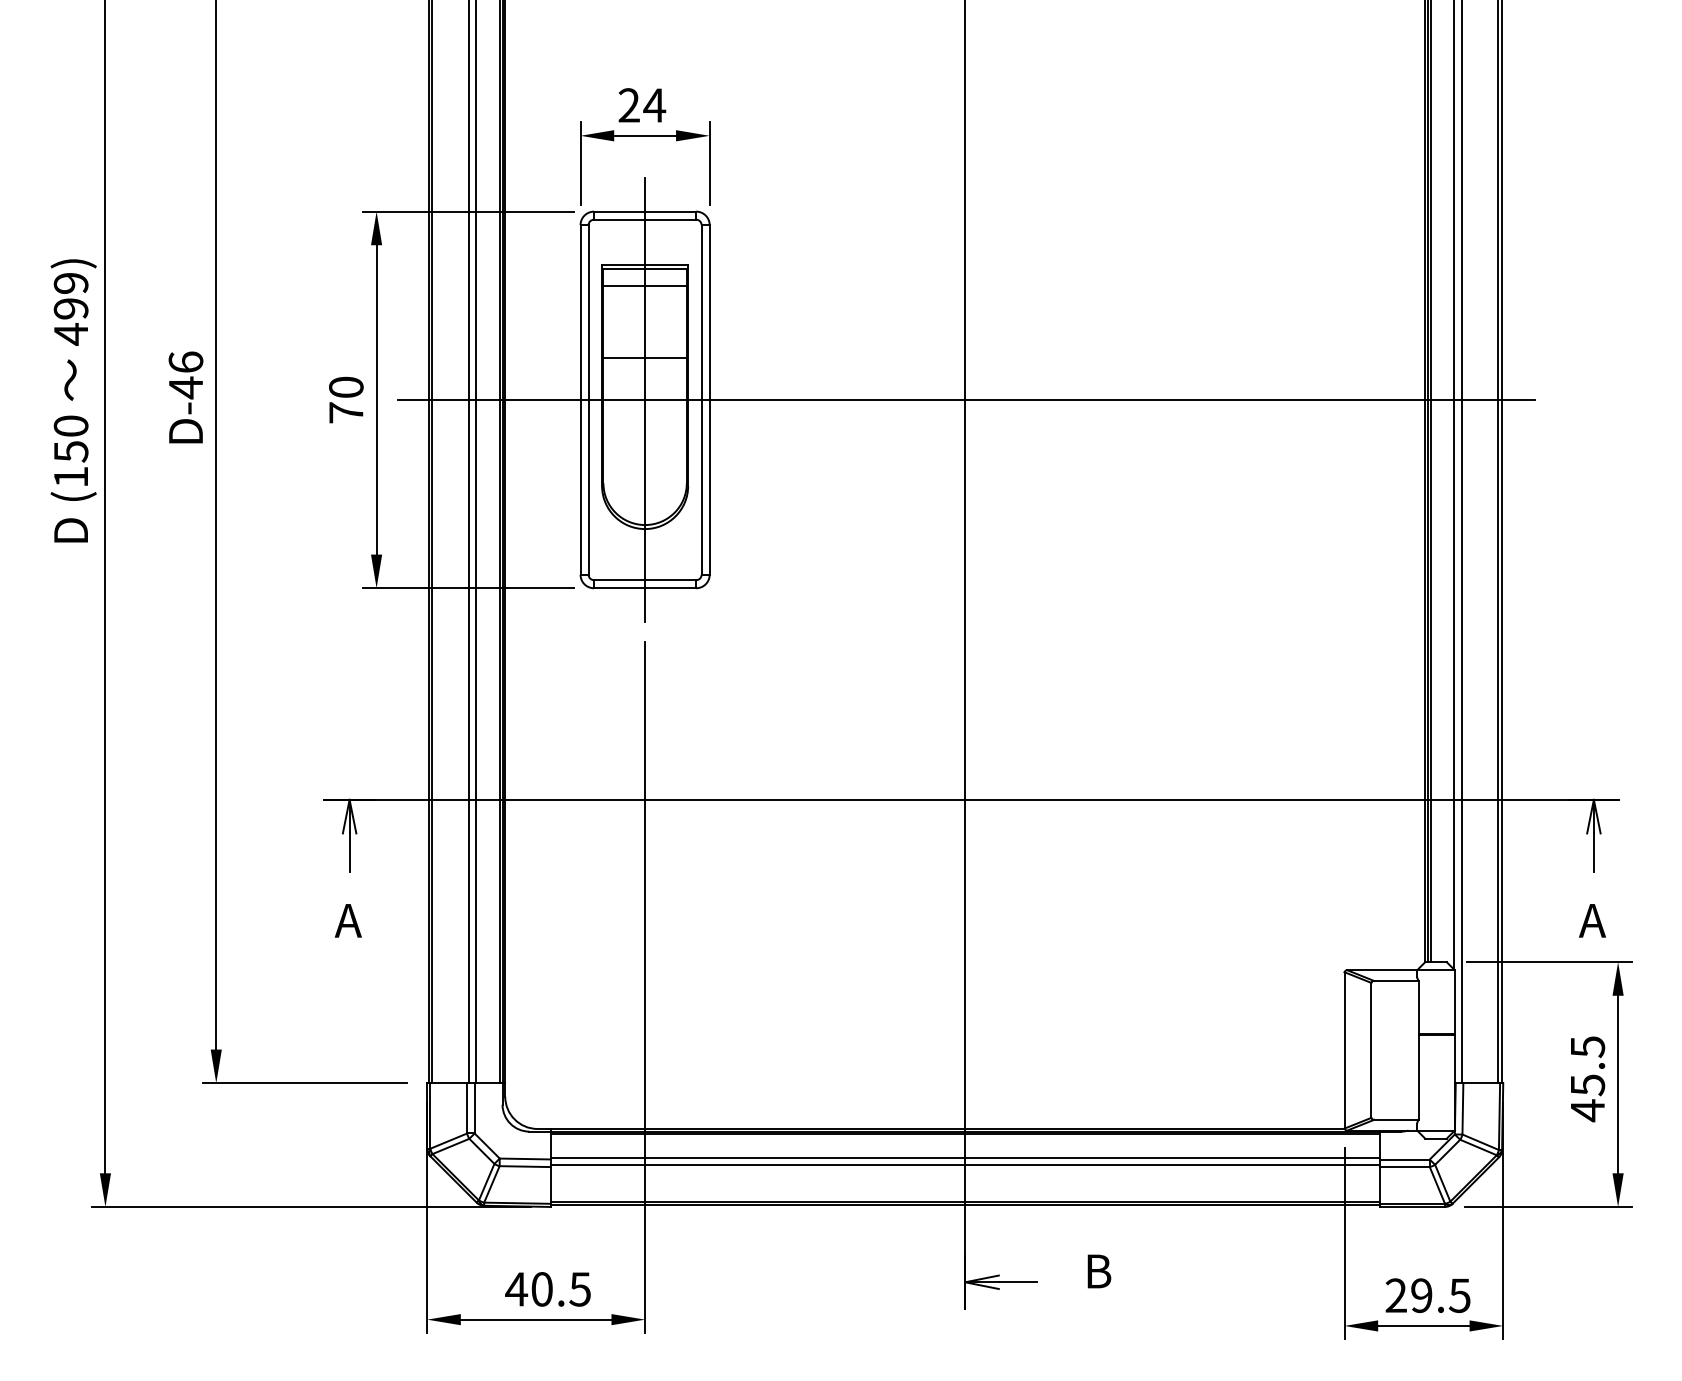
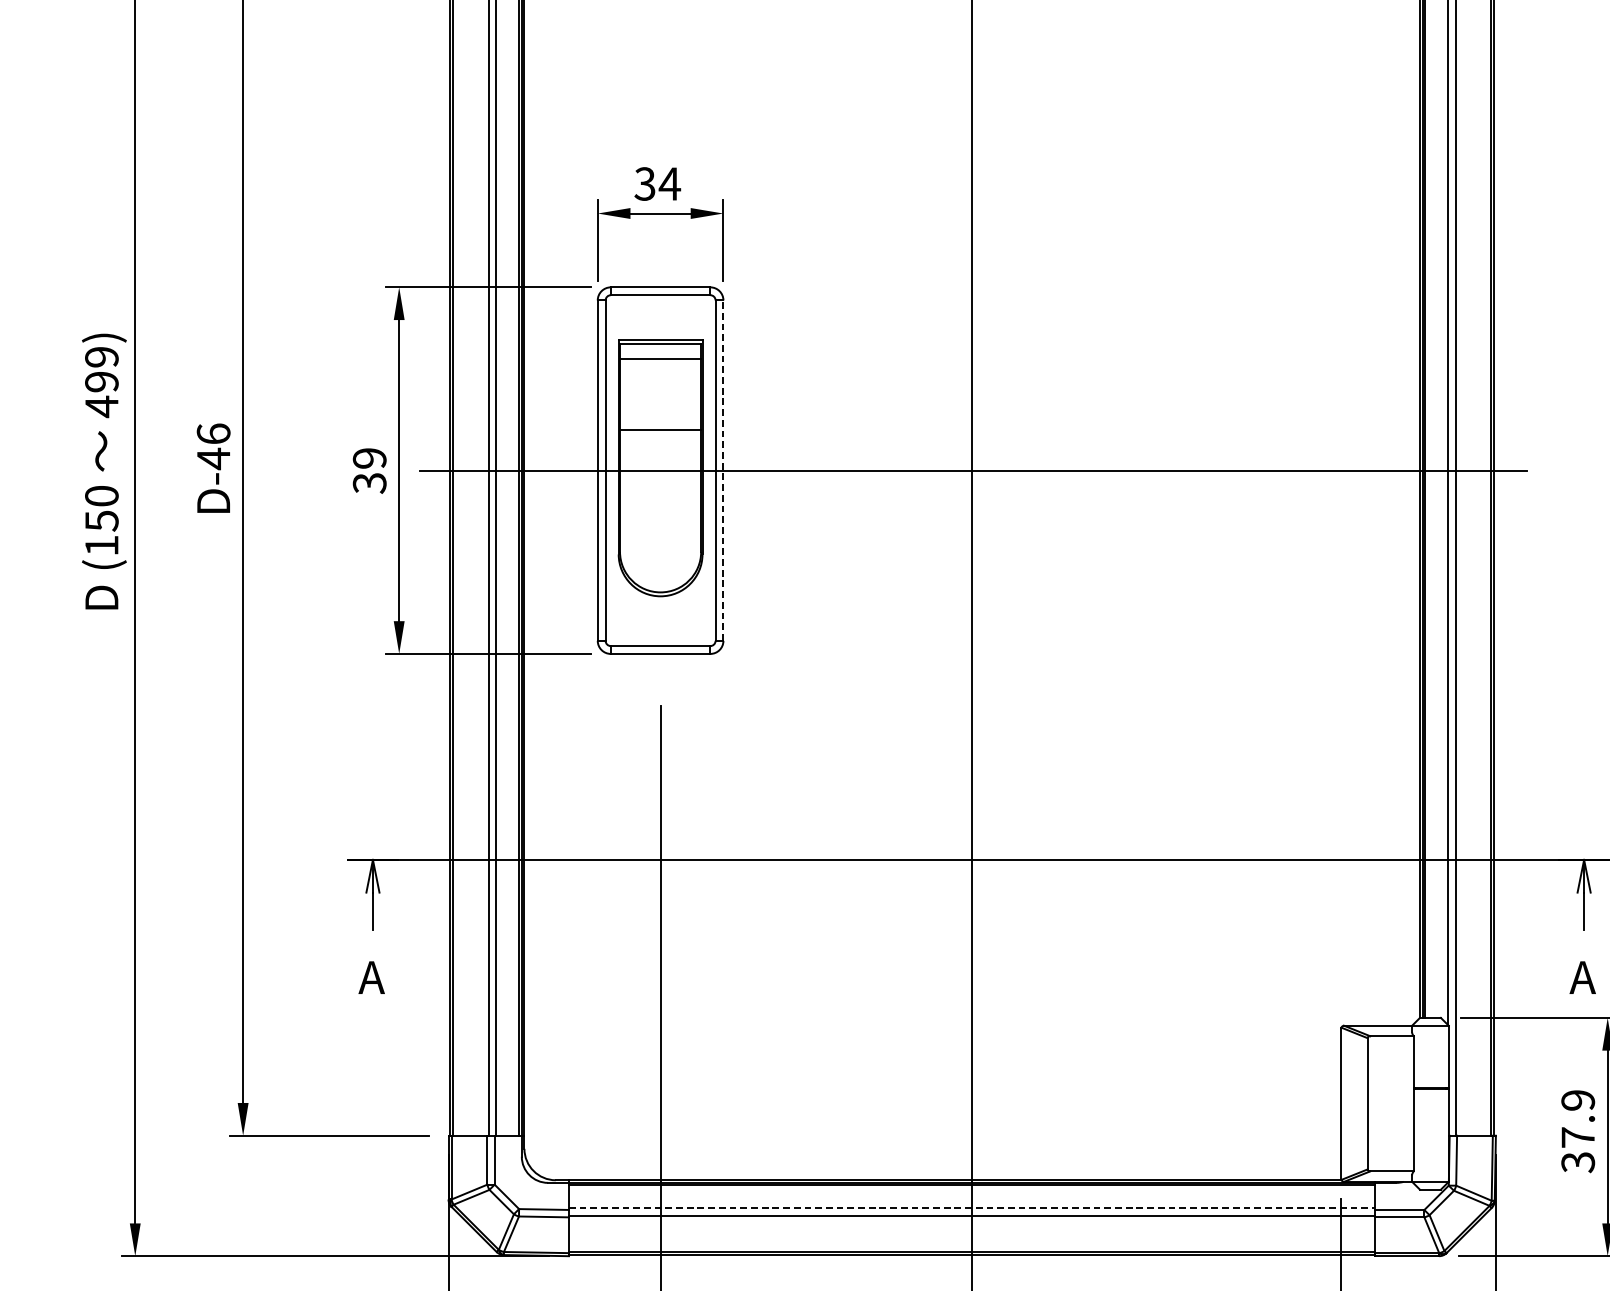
text: (628, 105) -> (644, 184), 24 -> 34
text: (346, 399) -> (369, 470), 70 -> 39
line: (645, 399) -> (660, 470), removed
line: (709, 399) -> (723, 470), solid -> dashed
text: (1587, 1079) -> (1577, 1132), 45.5 -> 37.9
line: (965, 1157) -> (972, 1208), solid -> dashed

